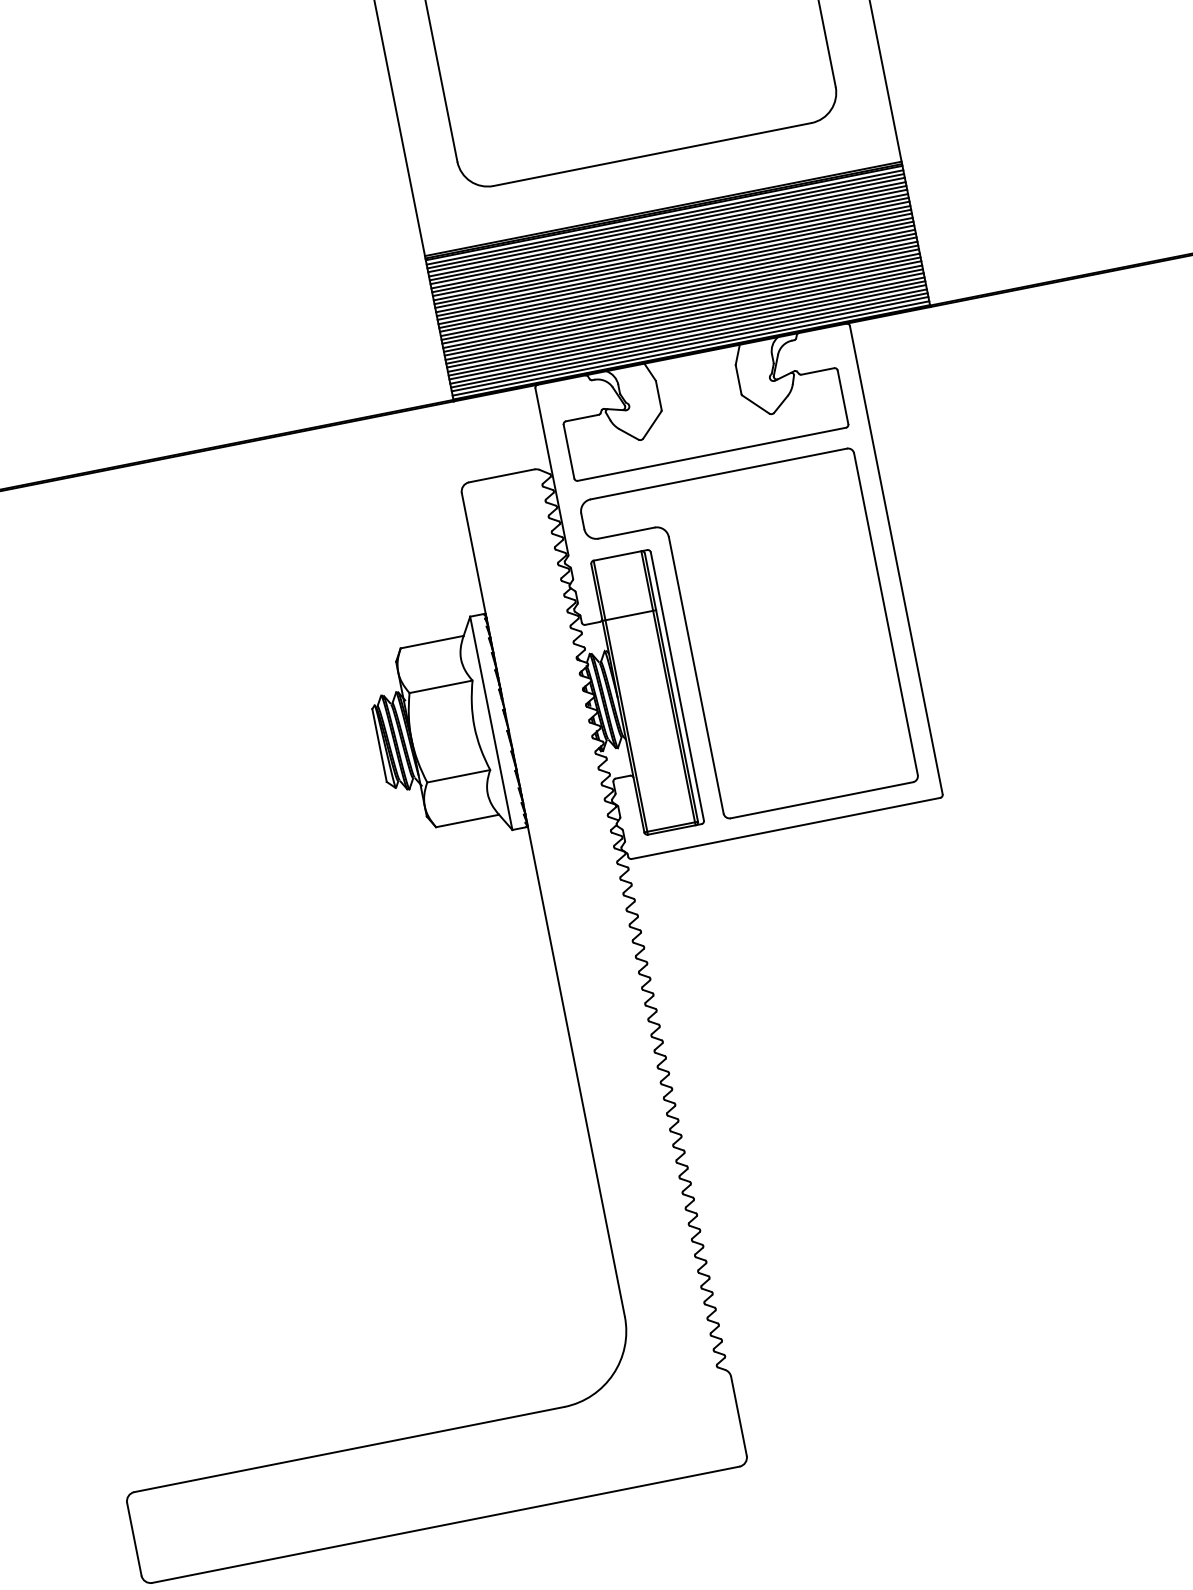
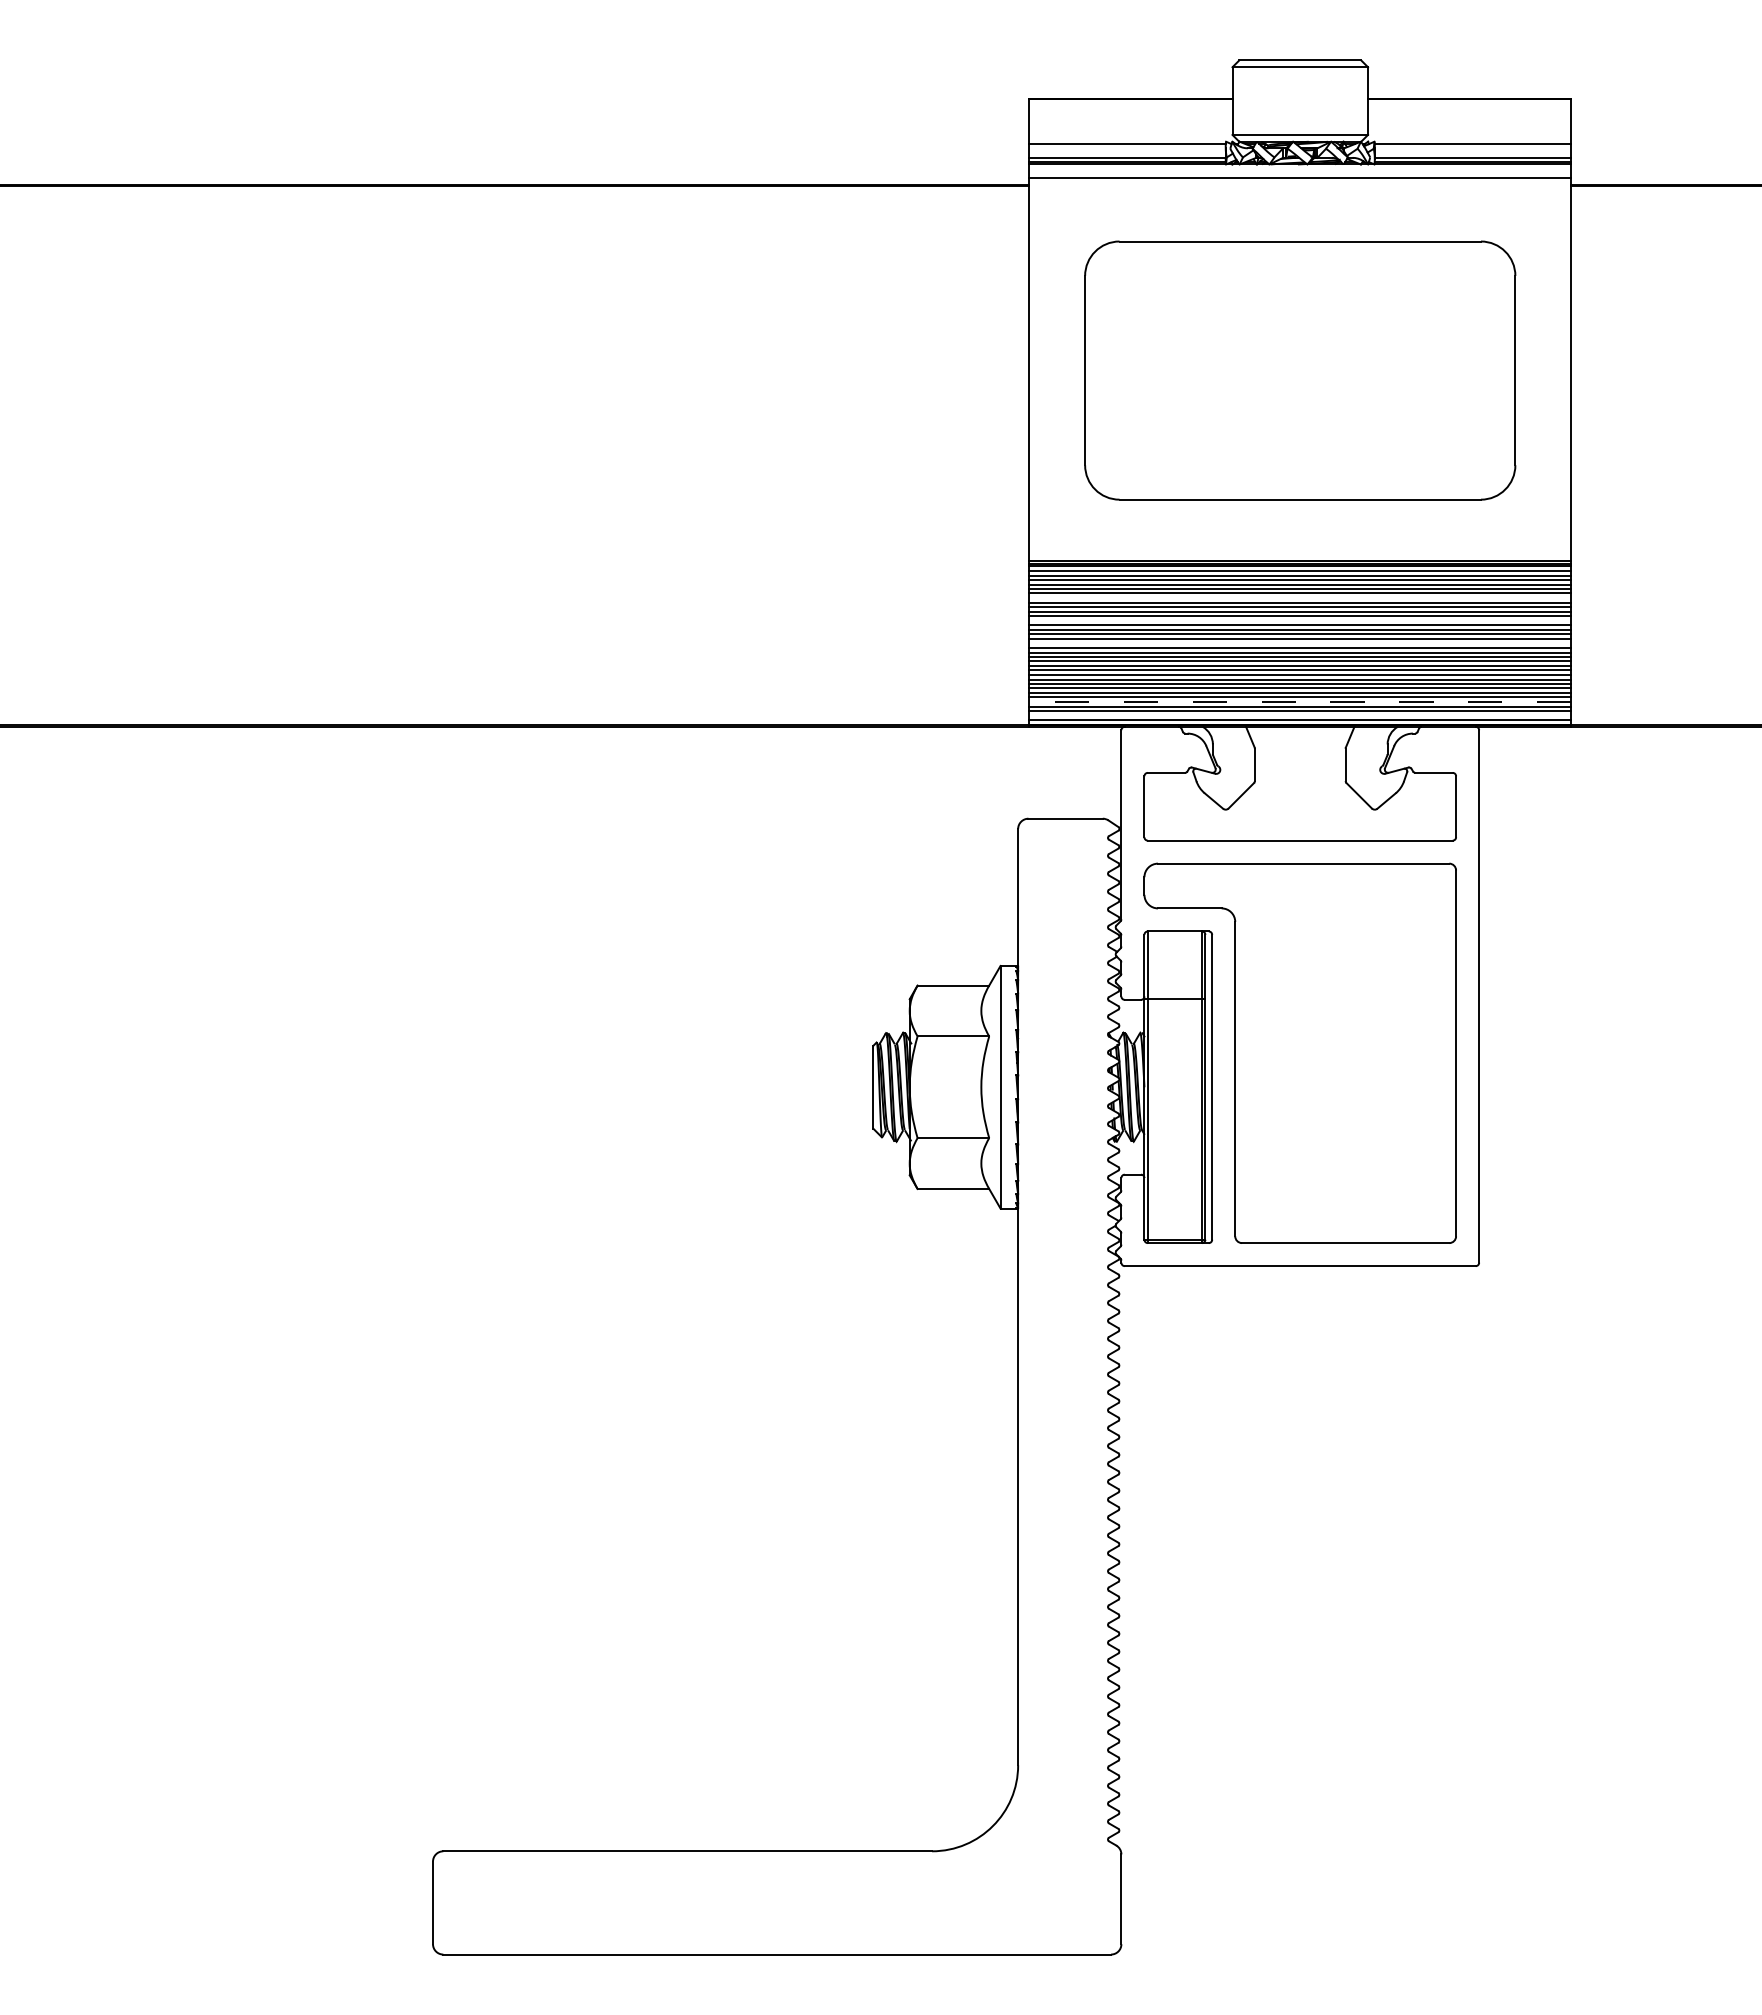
line: (669, 241) -> (1300, 598), removed
line: (673, 260) -> (1300, 620), removed
line: (677, 280) -> (1300, 643), removed
line: (687, 332) -> (1299, 701), solid -> dashed
line: (690, 344) -> (1300, 715), removed

